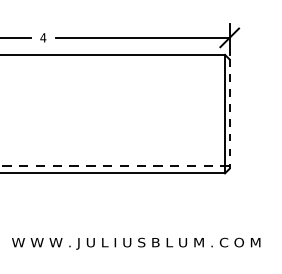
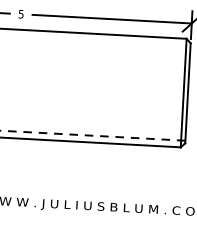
text: (43, 37) -> (21, 13), 4 -> 5
line: (229, 114) -> (187, 93), dashed -> solid

